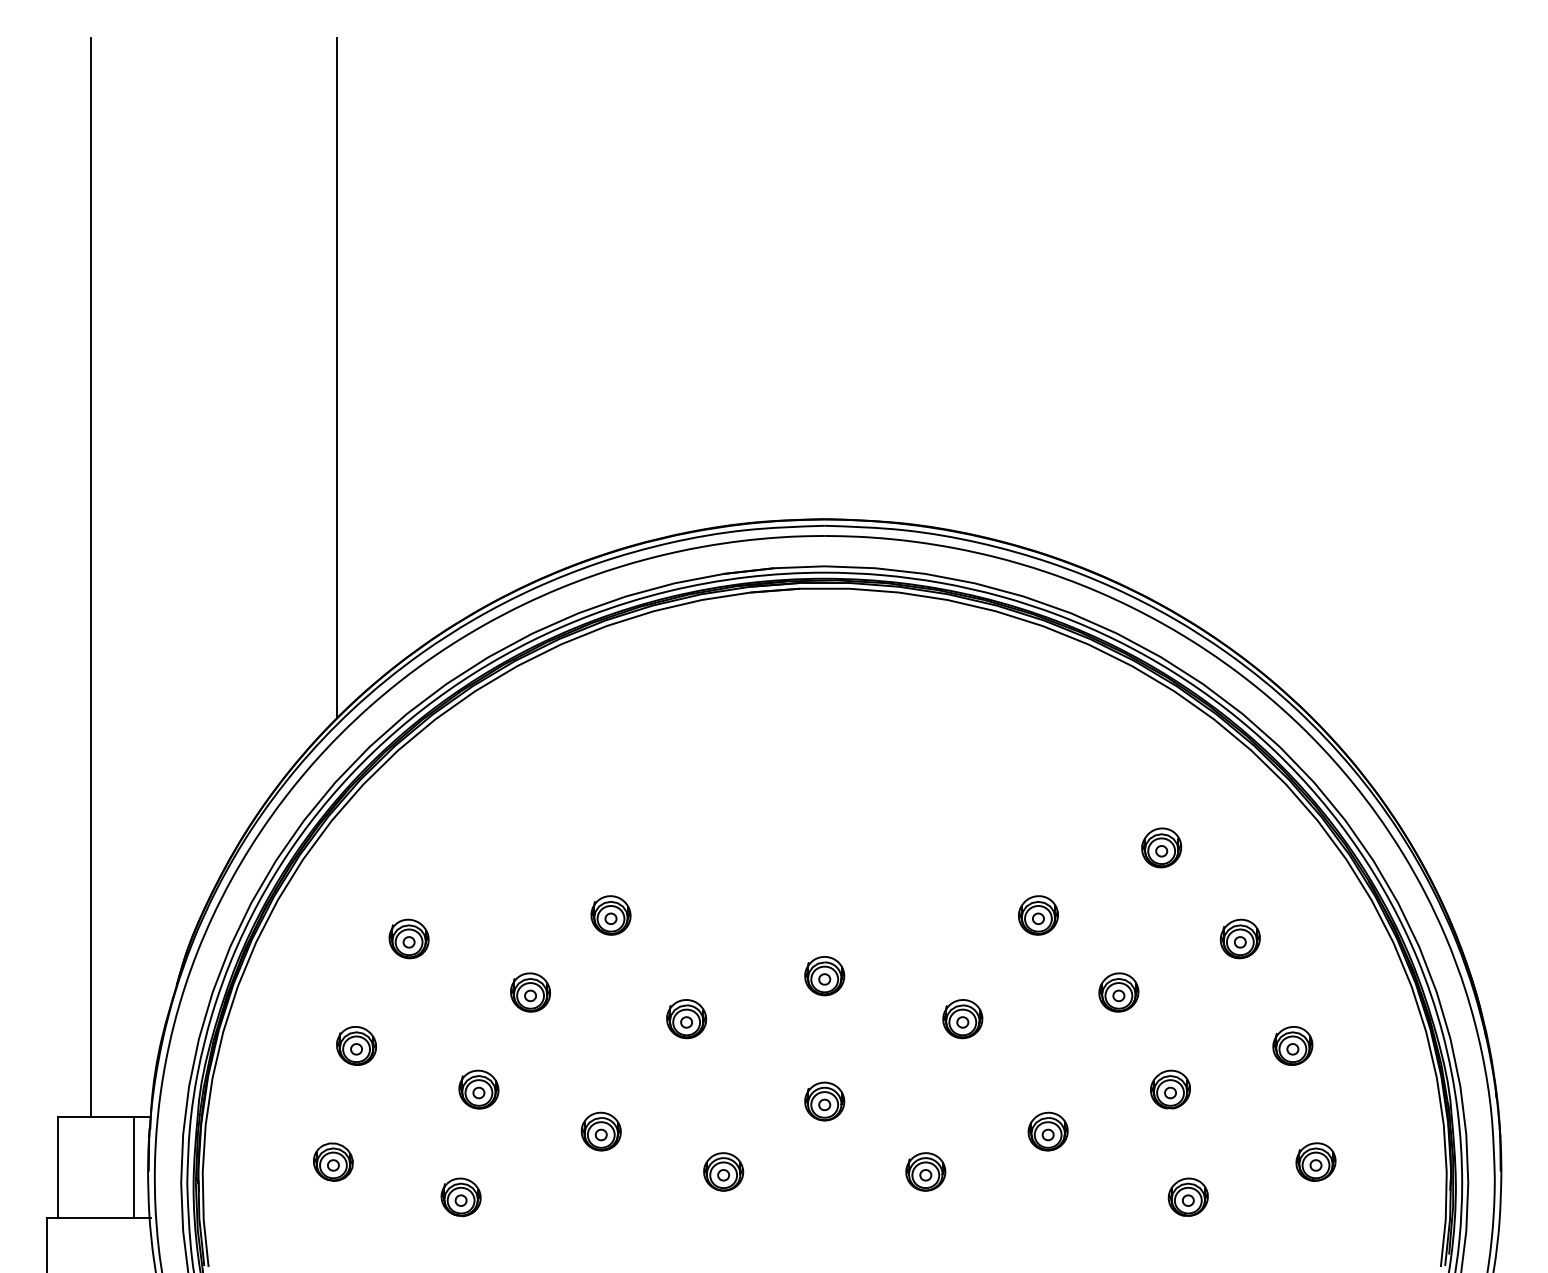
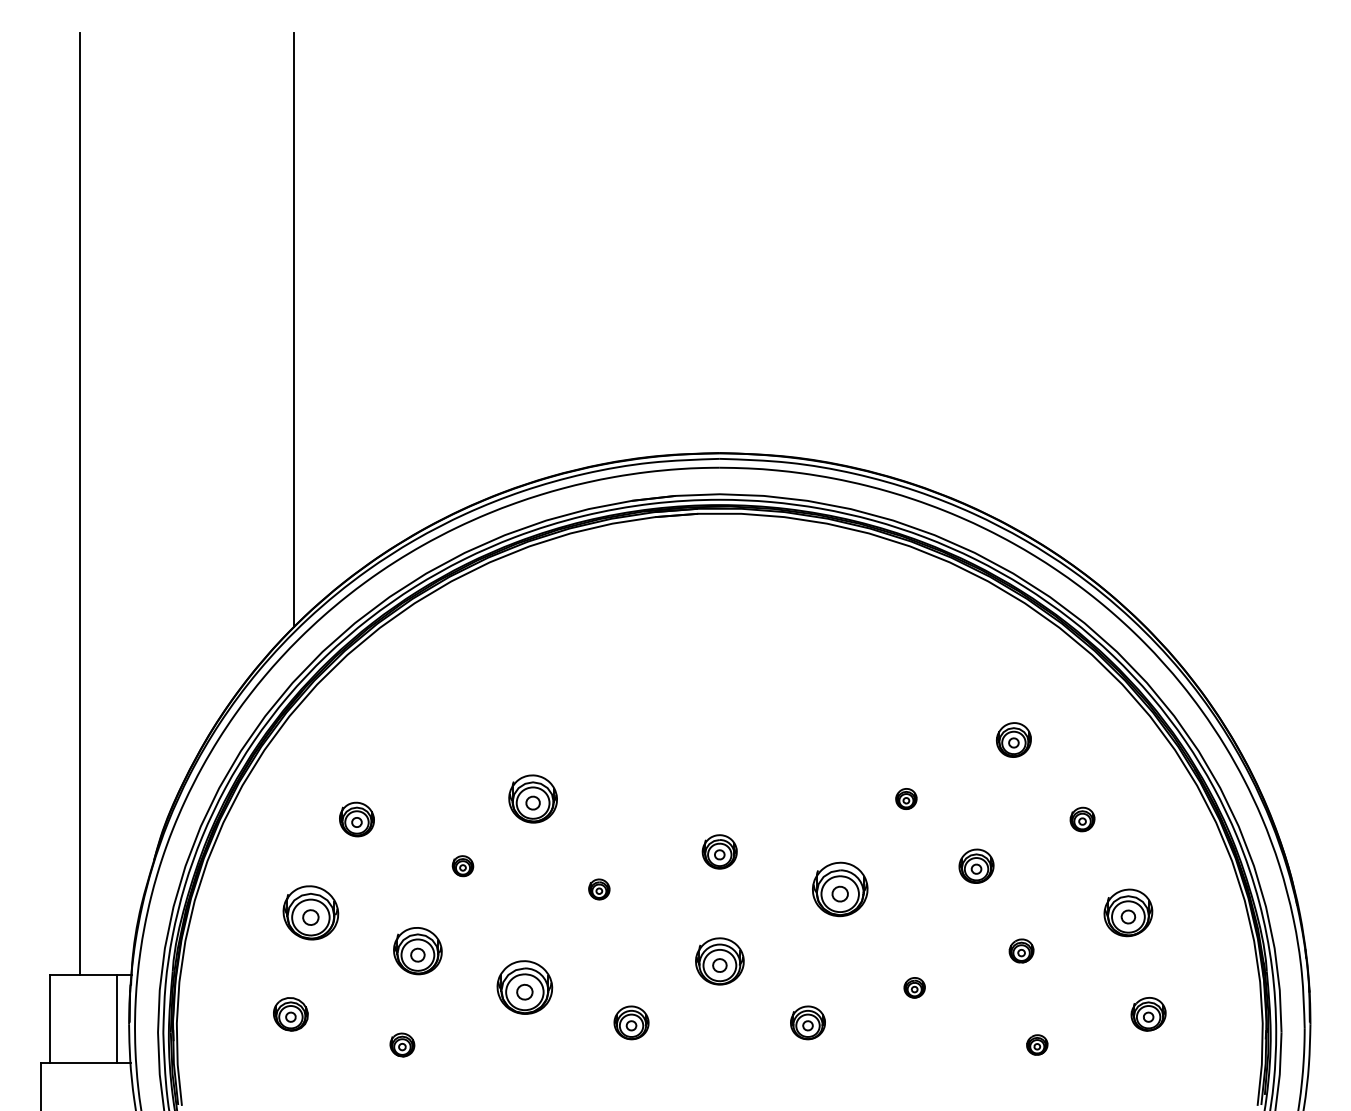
part: (611, 914) -> (533, 798), size x1.4
part: (1038, 914) -> (906, 798), size x0.6
part: (1240, 938) -> (1082, 819), size x0.7
part: (529, 991) -> (462, 865), size x0.6
part: (686, 1019) -> (599, 889), size x0.6
part: (963, 1019) -> (840, 889), size x1.6
part: (357, 1045) -> (311, 912), size x1.6
part: (1292, 1045) -> (1128, 912), size x1.4
part: (478, 1089) -> (417, 950), size x1.4
part: (1170, 1089) -> (1021, 950), size x0.7
part: (824, 1101) -> (719, 961), size x1.4
part: (601, 1131) -> (524, 987), size x1.6
part: (1047, 1131) -> (914, 987), size x0.6
part: (461, 1196) -> (402, 1044), size x0.7
part: (1188, 1196) -> (1037, 1044), size x0.6

